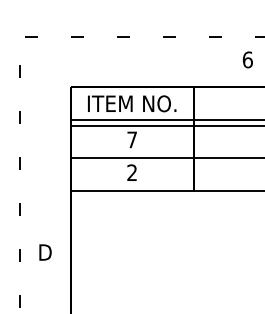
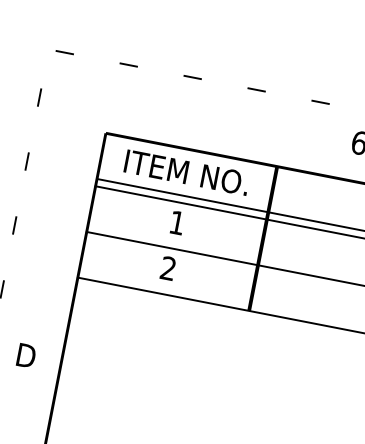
text: (131, 139) -> (176, 222), 7 -> 1

